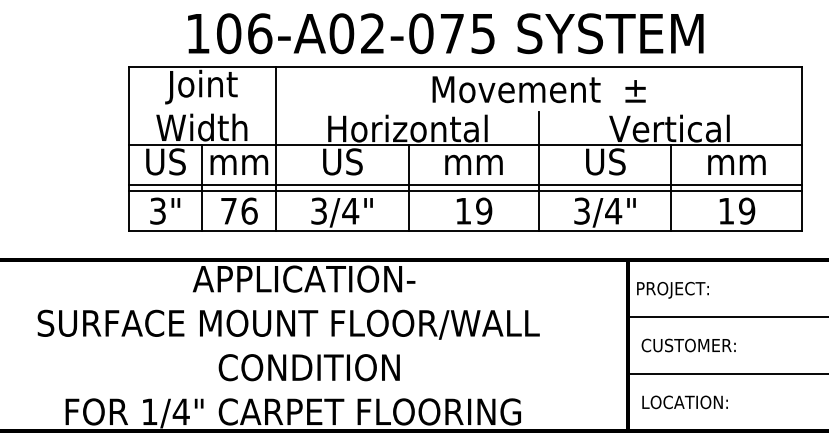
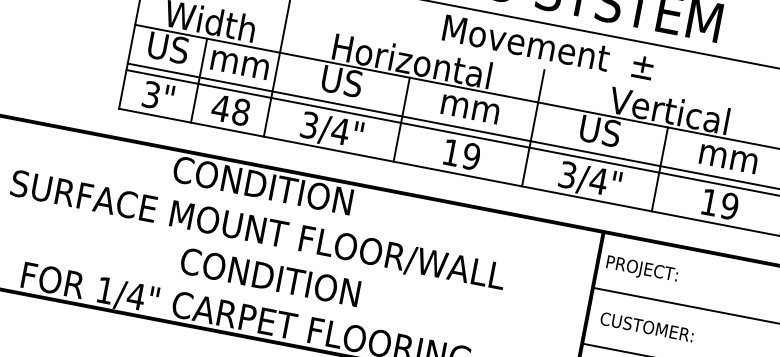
text: (238, 210) -> (230, 109), 76 -> 48
text: (303, 278) -> (281, 188), APPLICATION- -> CONDITION

